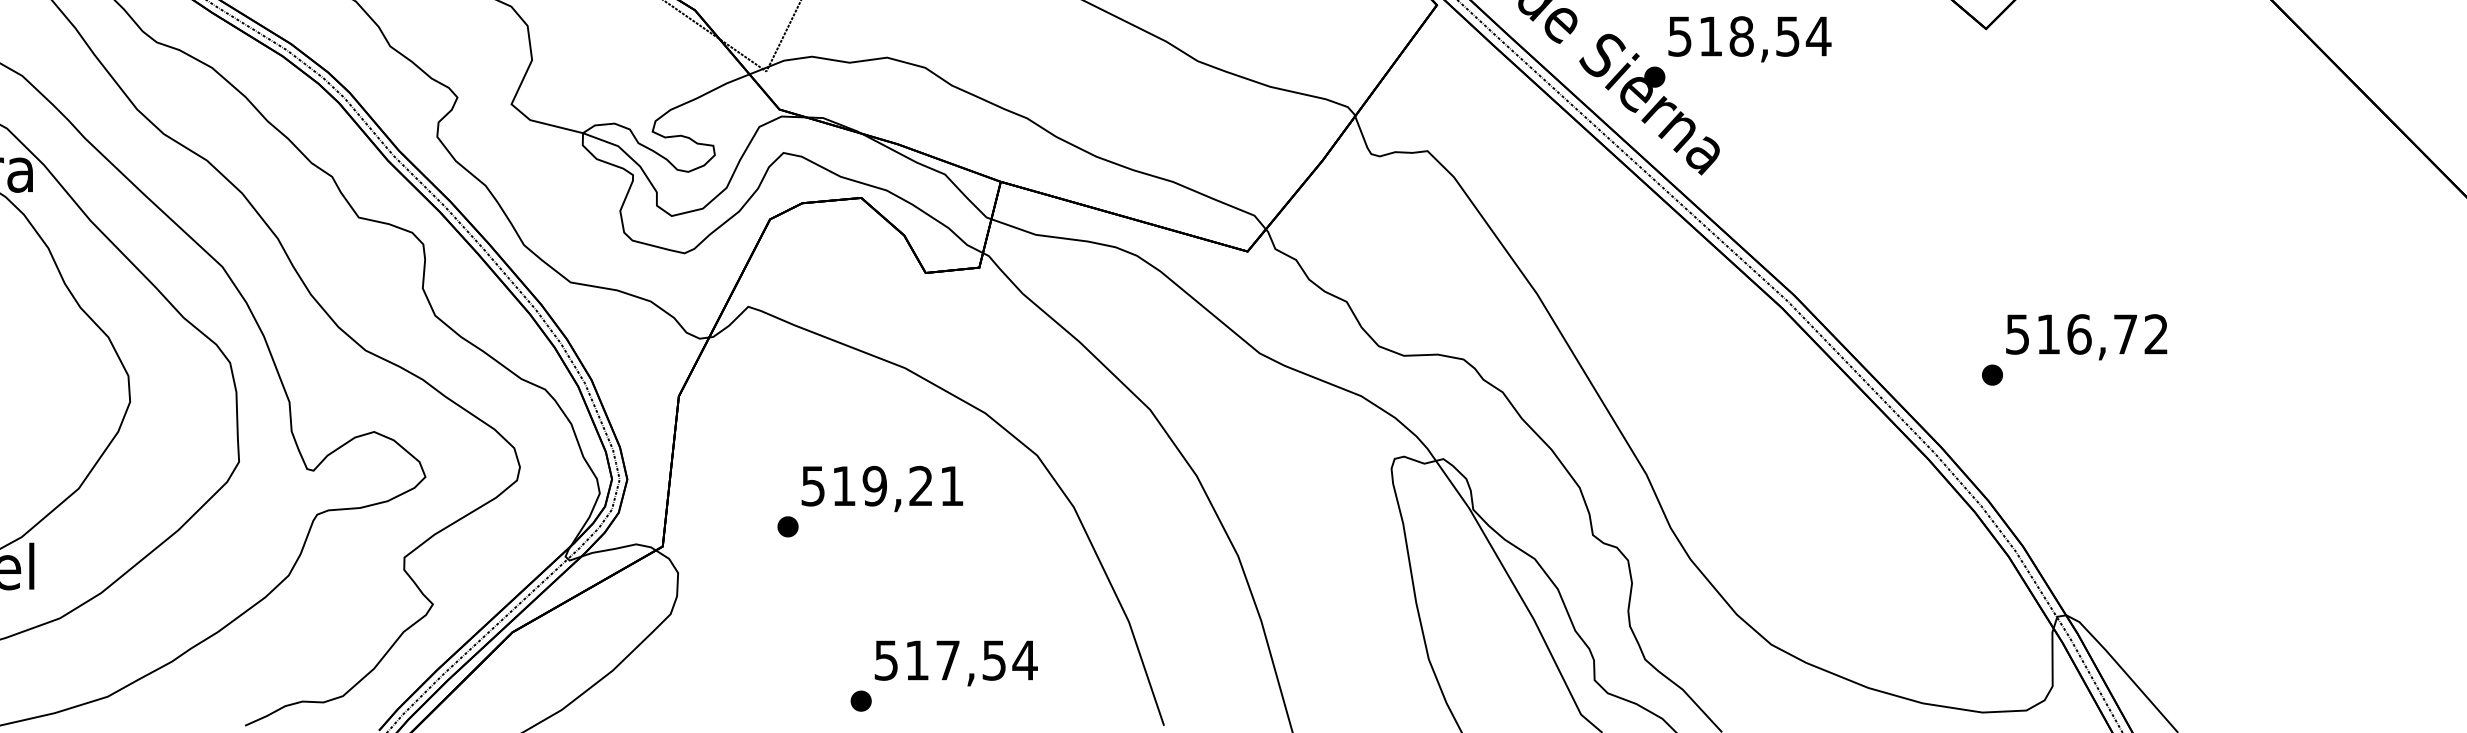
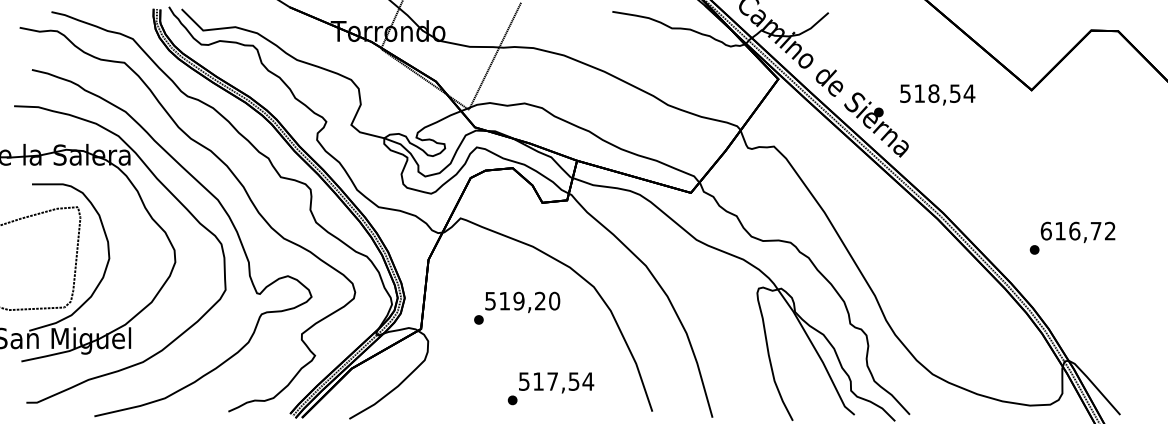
text: (1749, 38) -> (937, 94), moved
text: (2015, 333) -> (1045, 230), 516,72 -> 616,72
text: (951, 484) -> (554, 300), 519,21 -> 519,20

